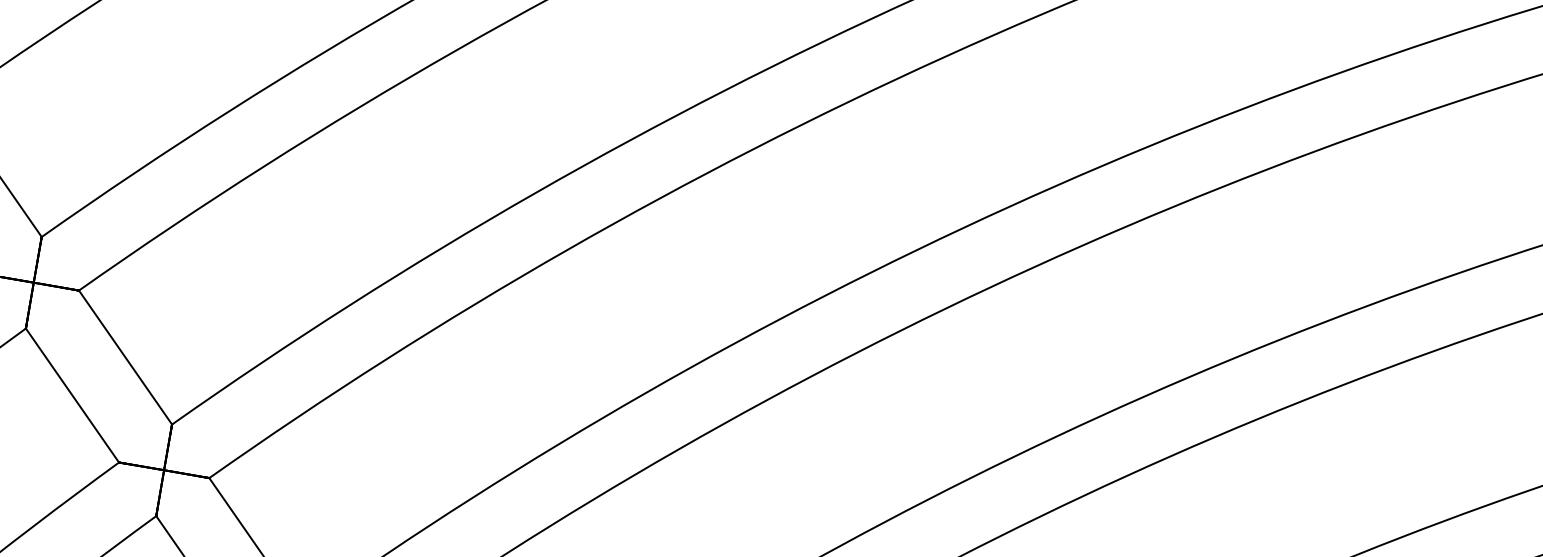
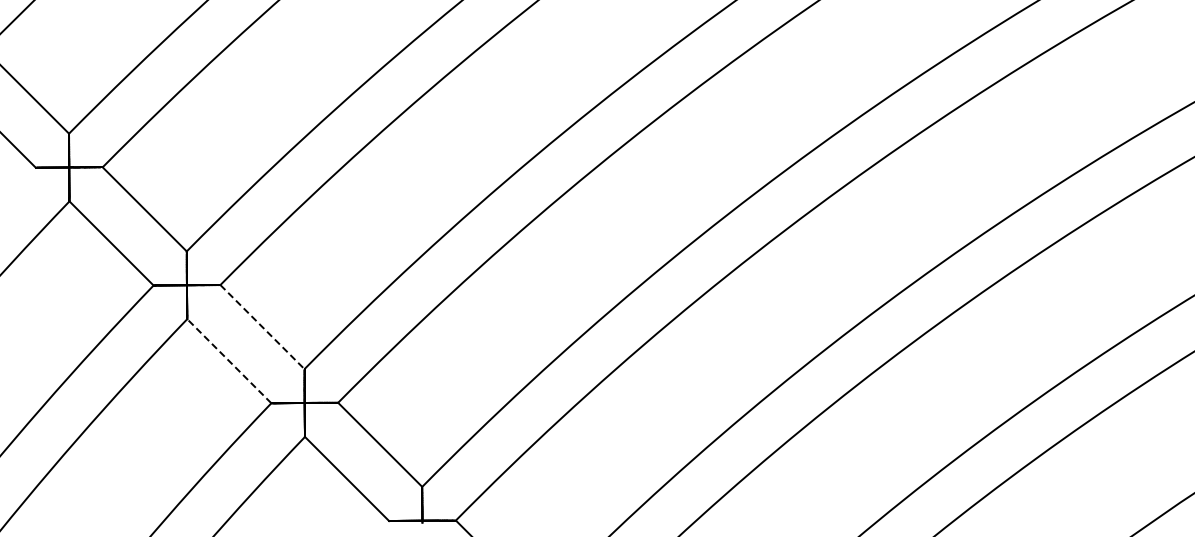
line: (125, 358) -> (262, 327), solid -> dashed
line: (71, 394) -> (228, 360), solid -> dashed

